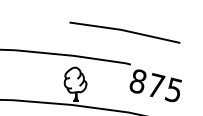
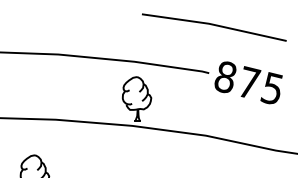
line: (125, 31) -> (215, 26), moved
text: (155, 85) -> (248, 82), moved

